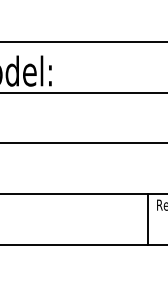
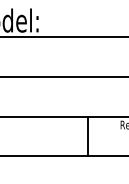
line: (147, 219) -> (87, 136), moved

